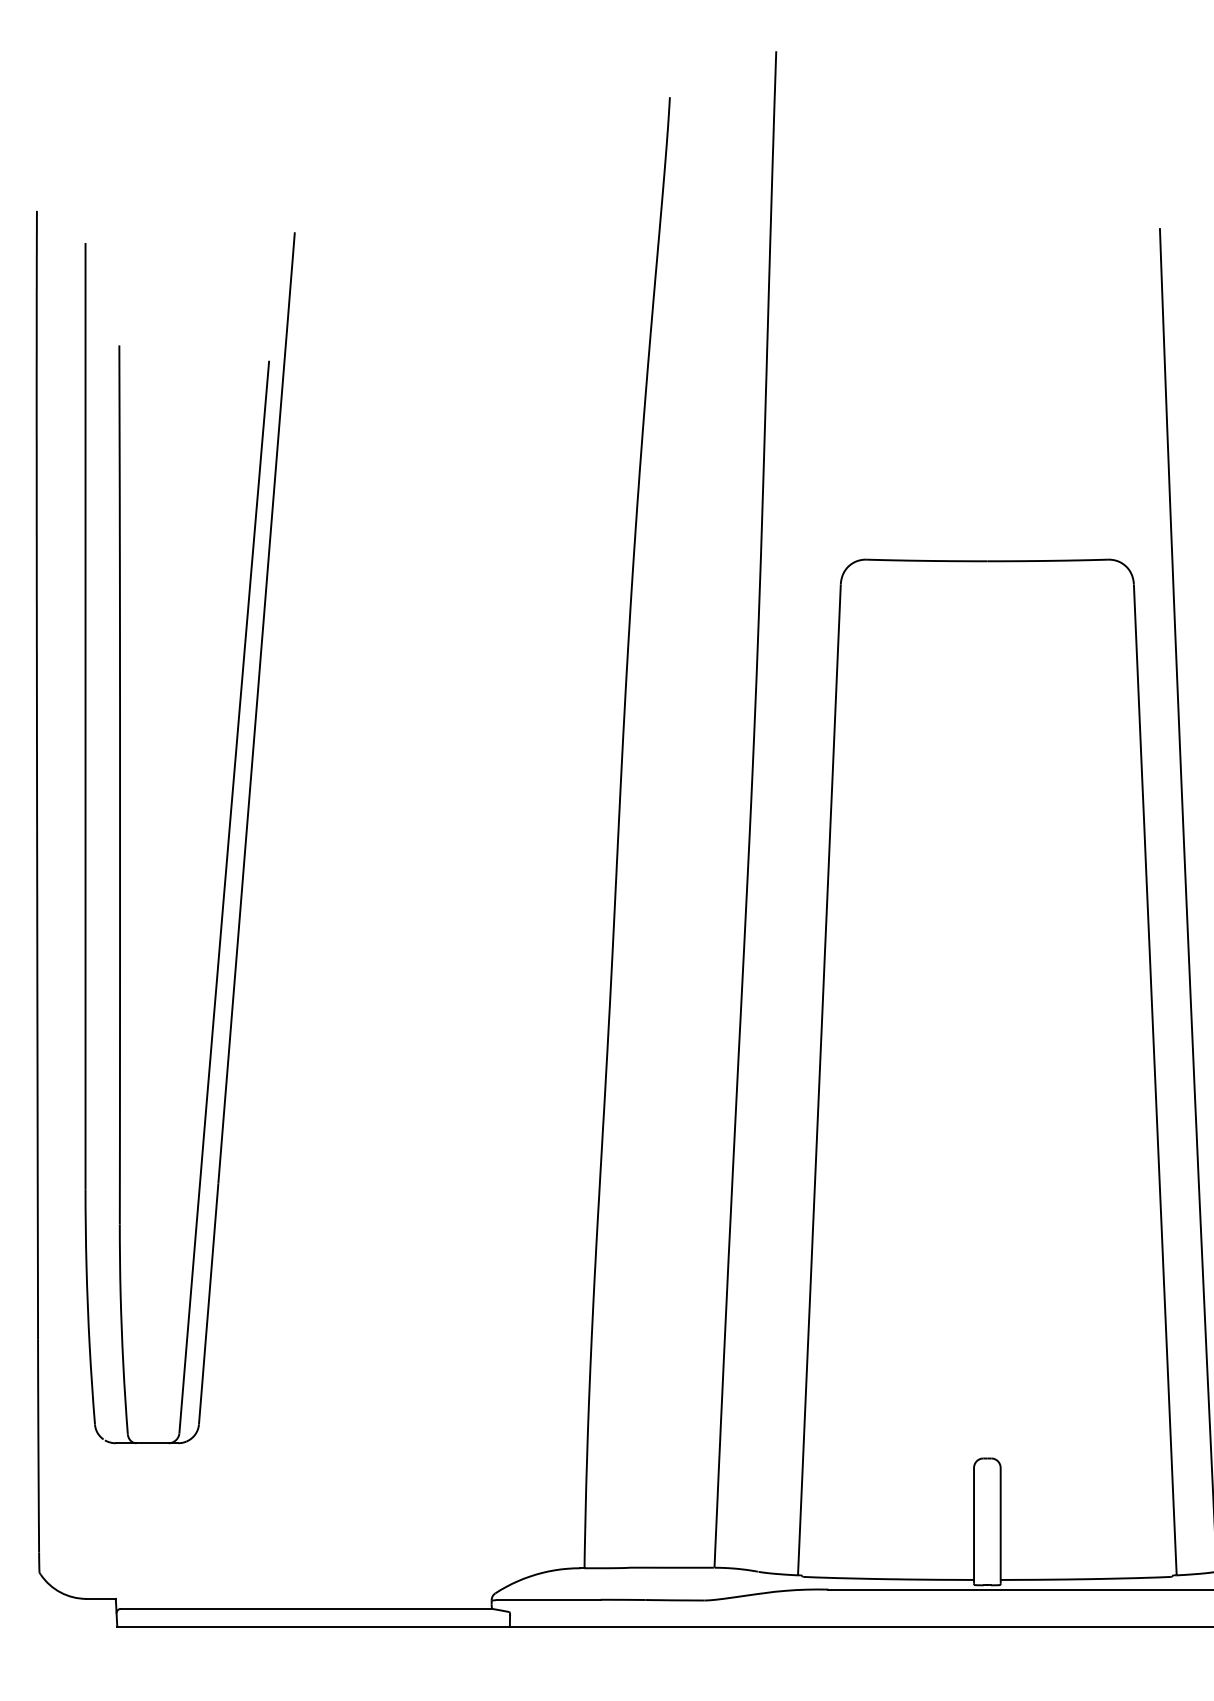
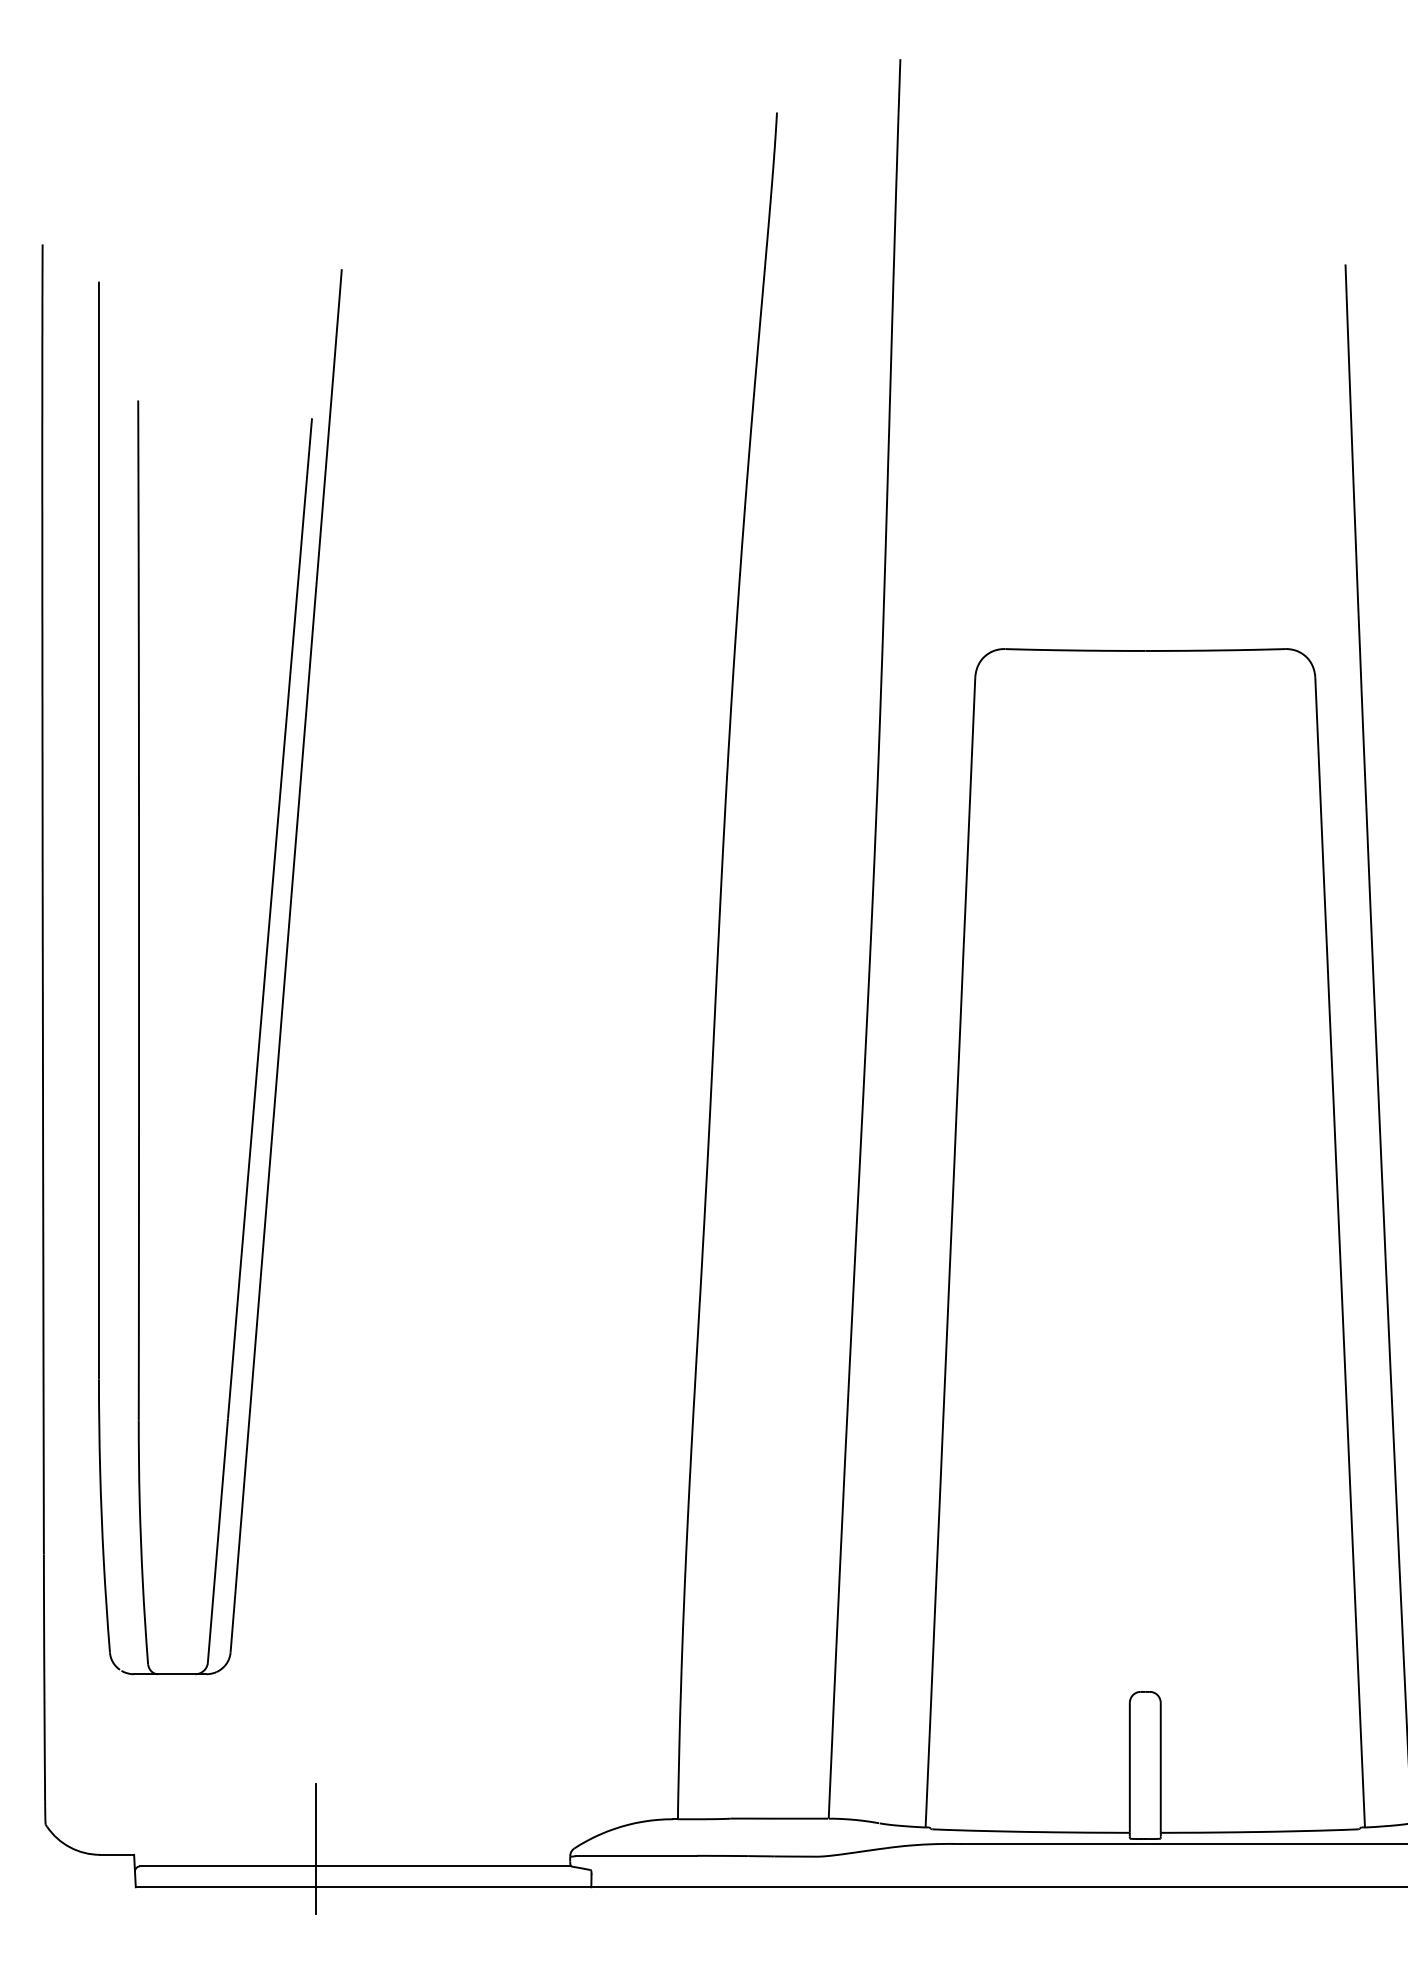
line: (272, 1593) -> (315, 1848), added

